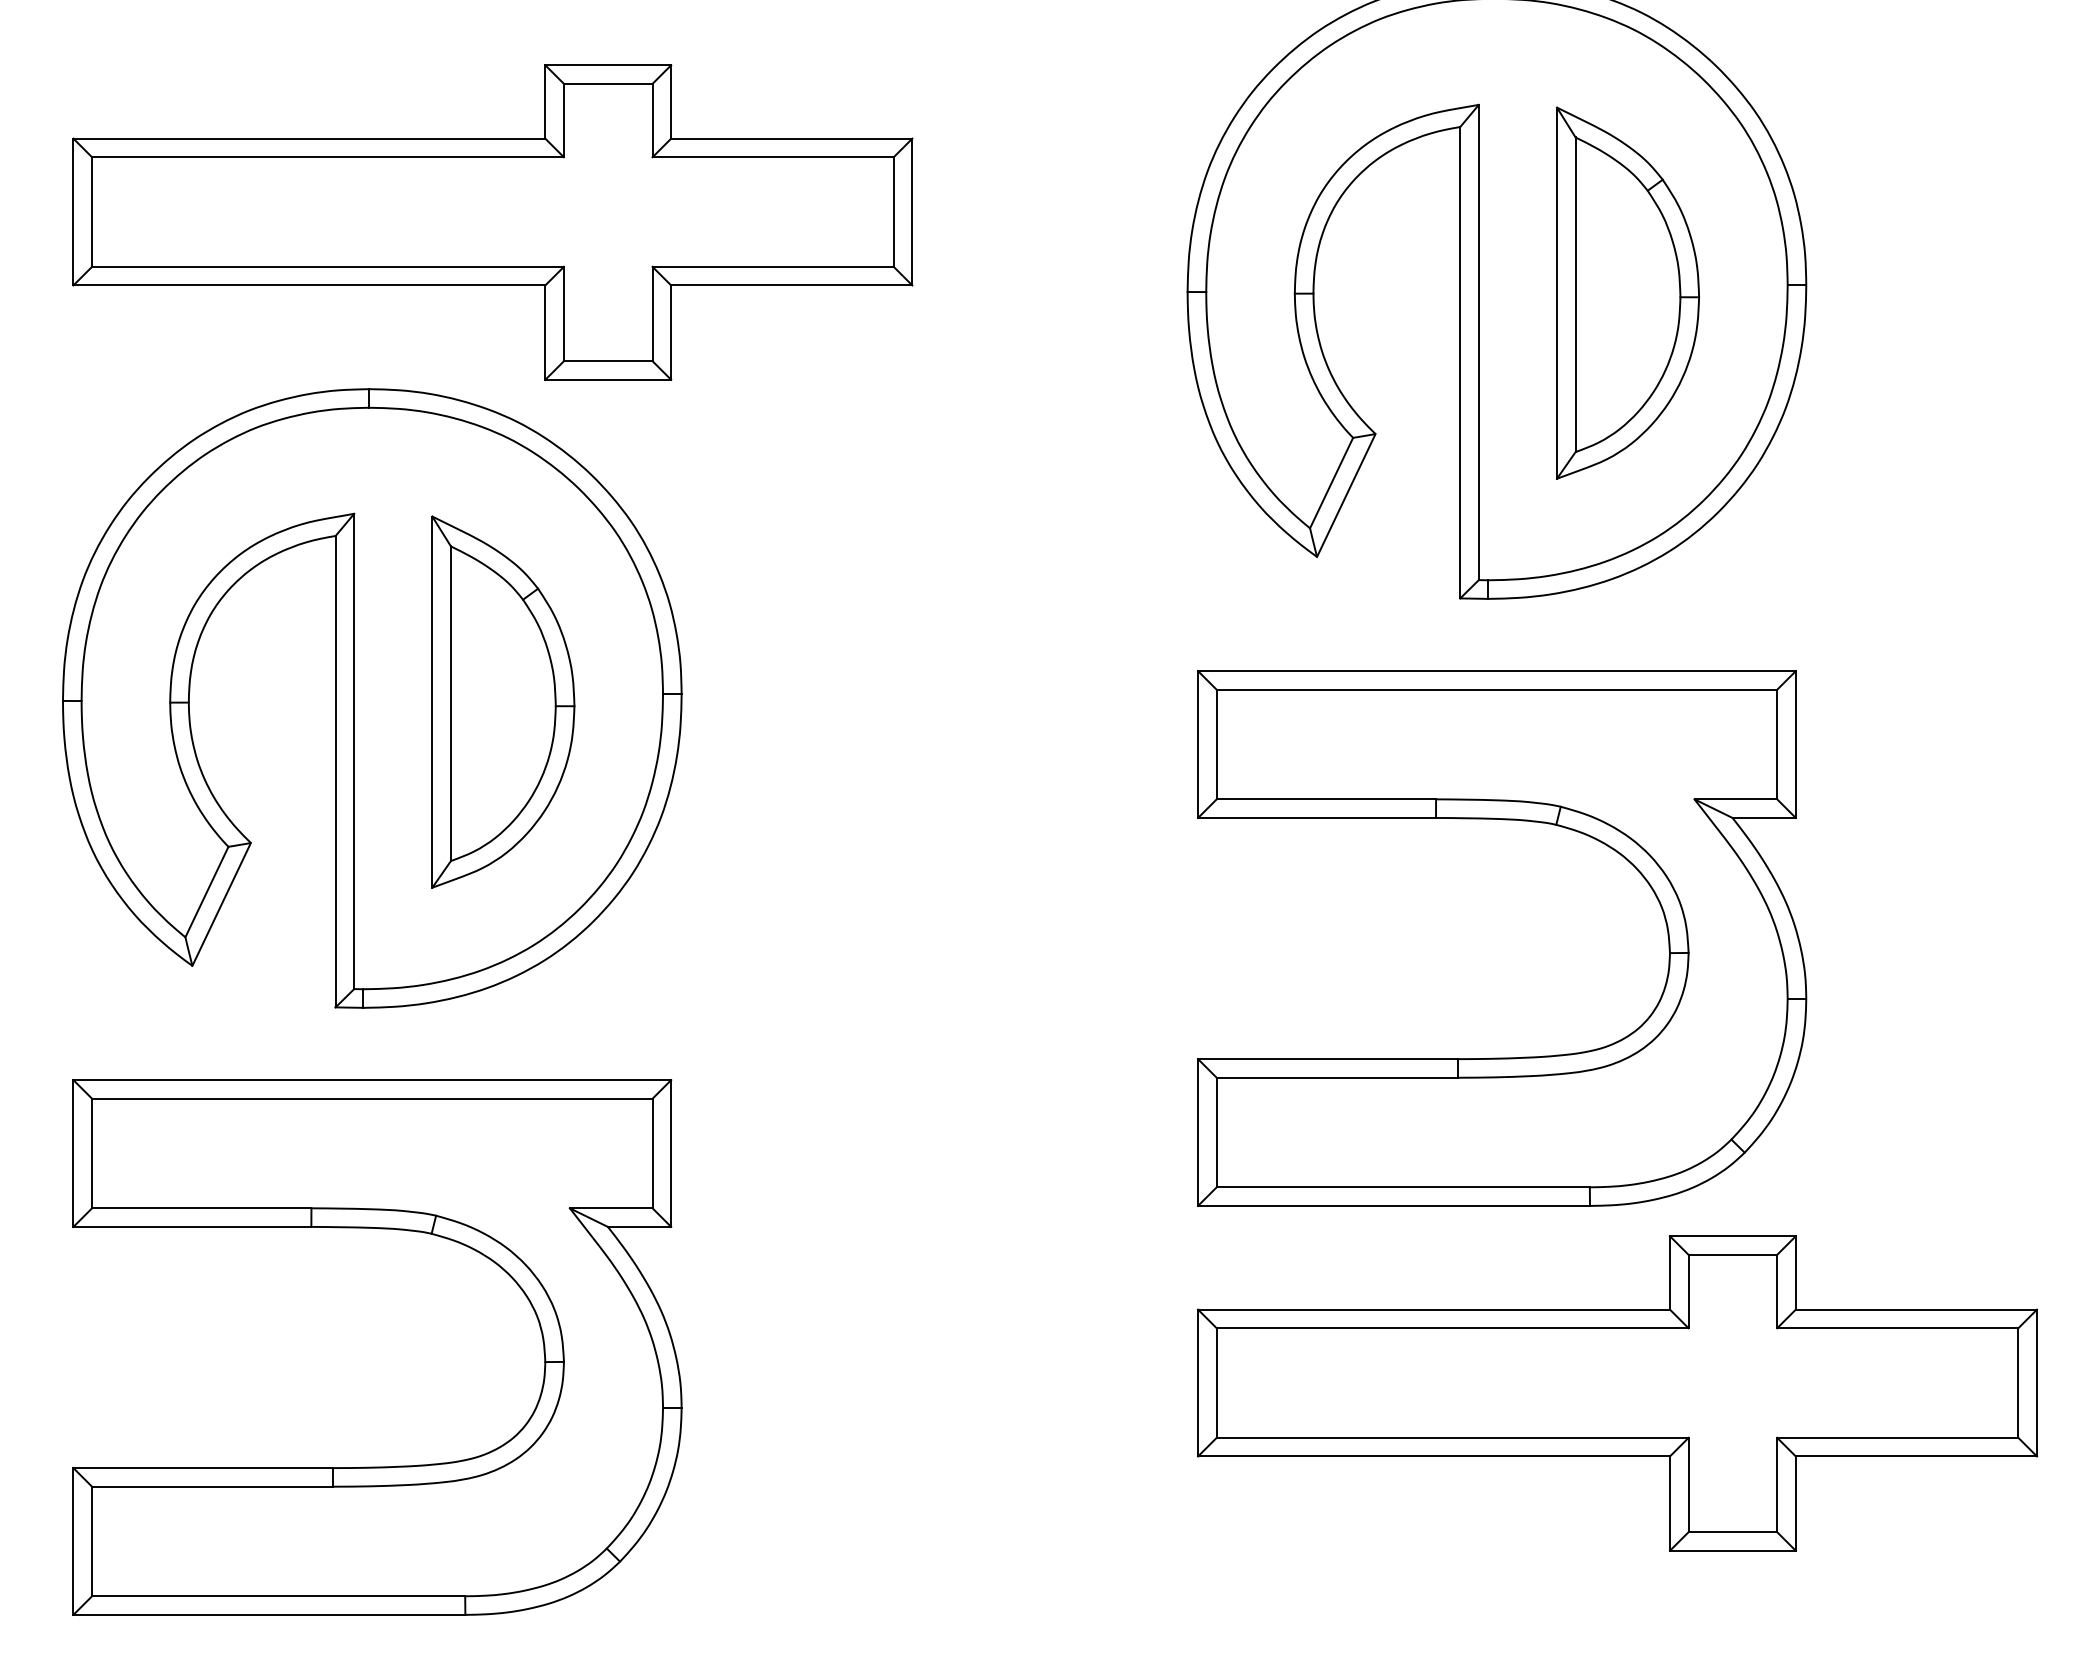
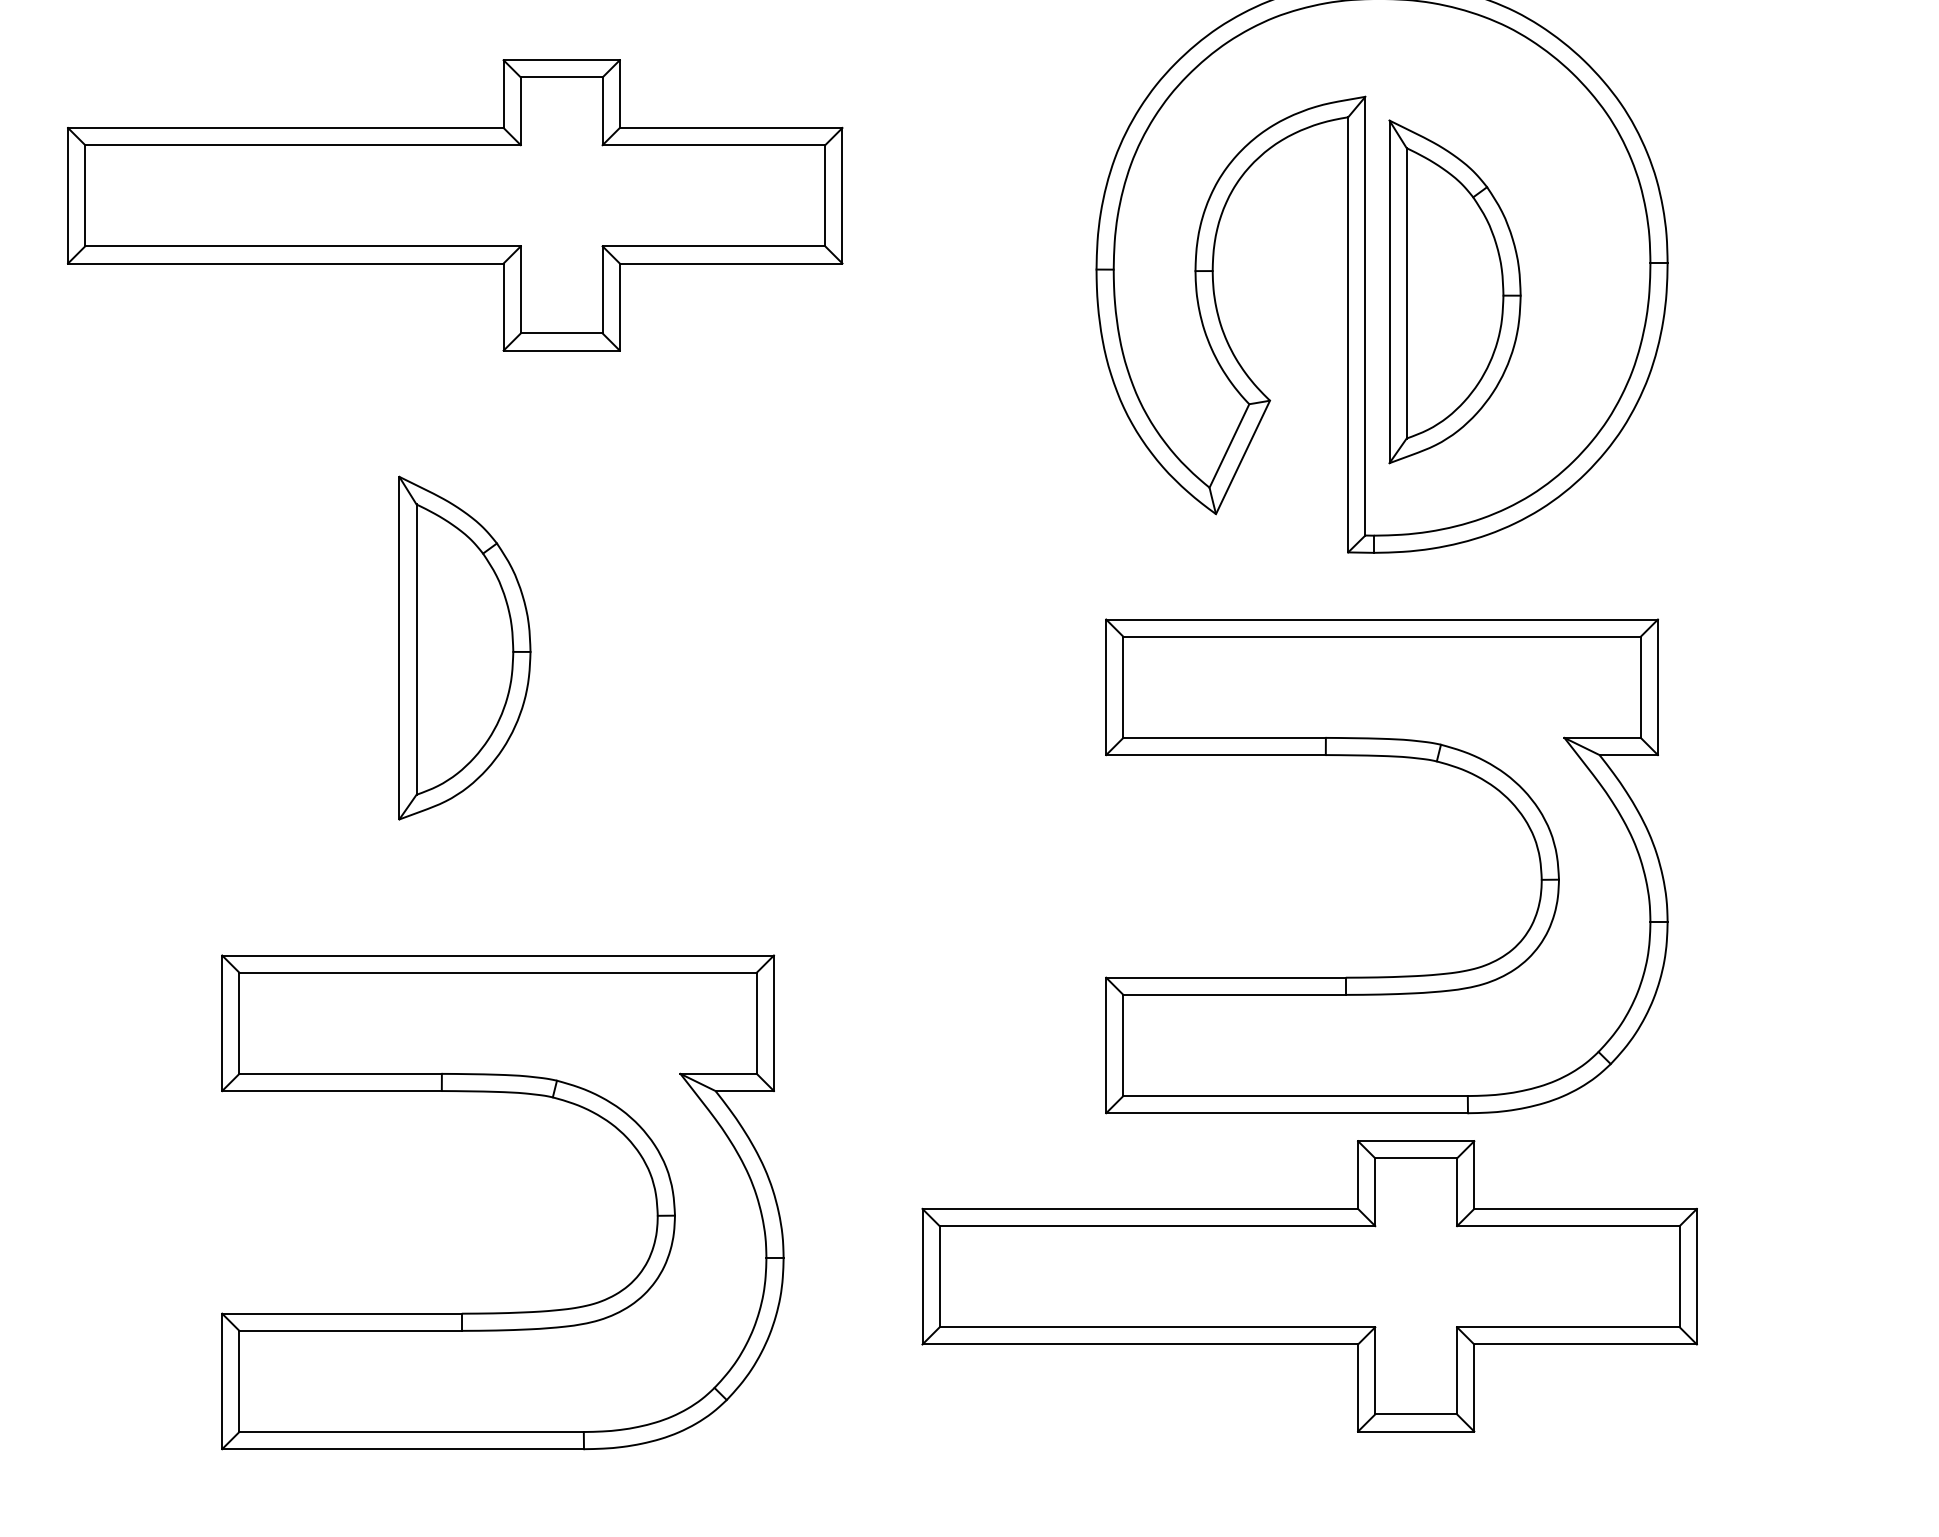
part: (1627, 292) -> (1454, 291), moved
part: (372, 698) -> (344, 644), removed
part: (380, 1229) -> (505, 1093), moved
part: (1617, 1393) -> (1309, 1286), moved

